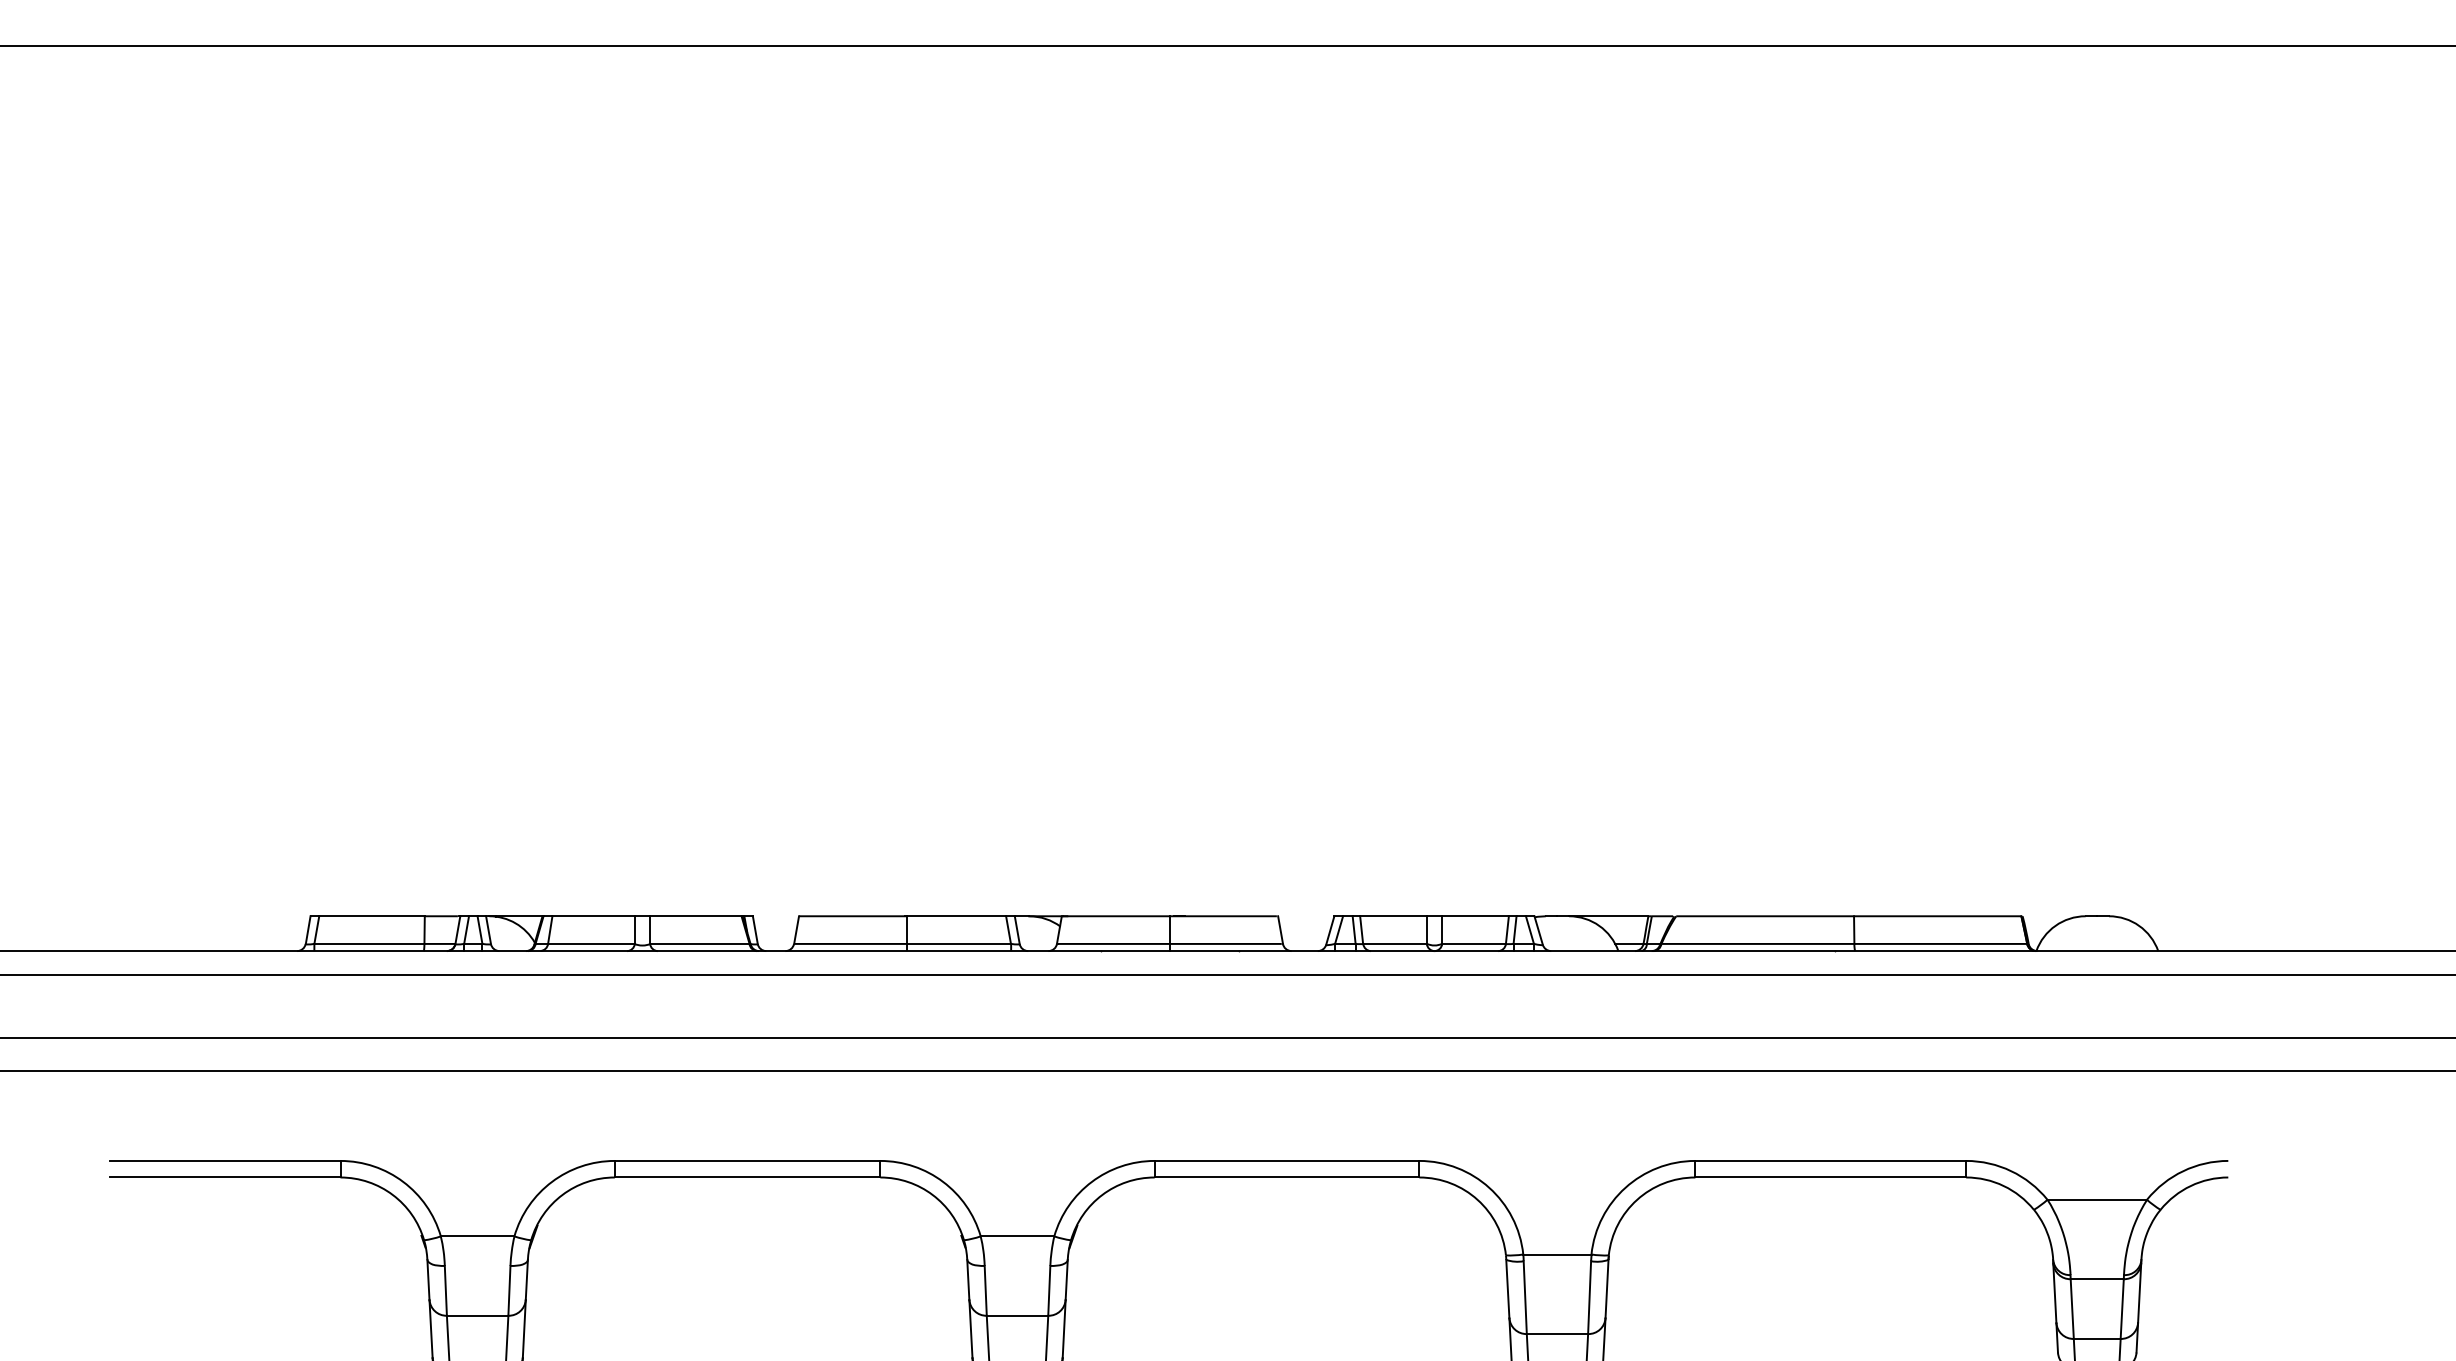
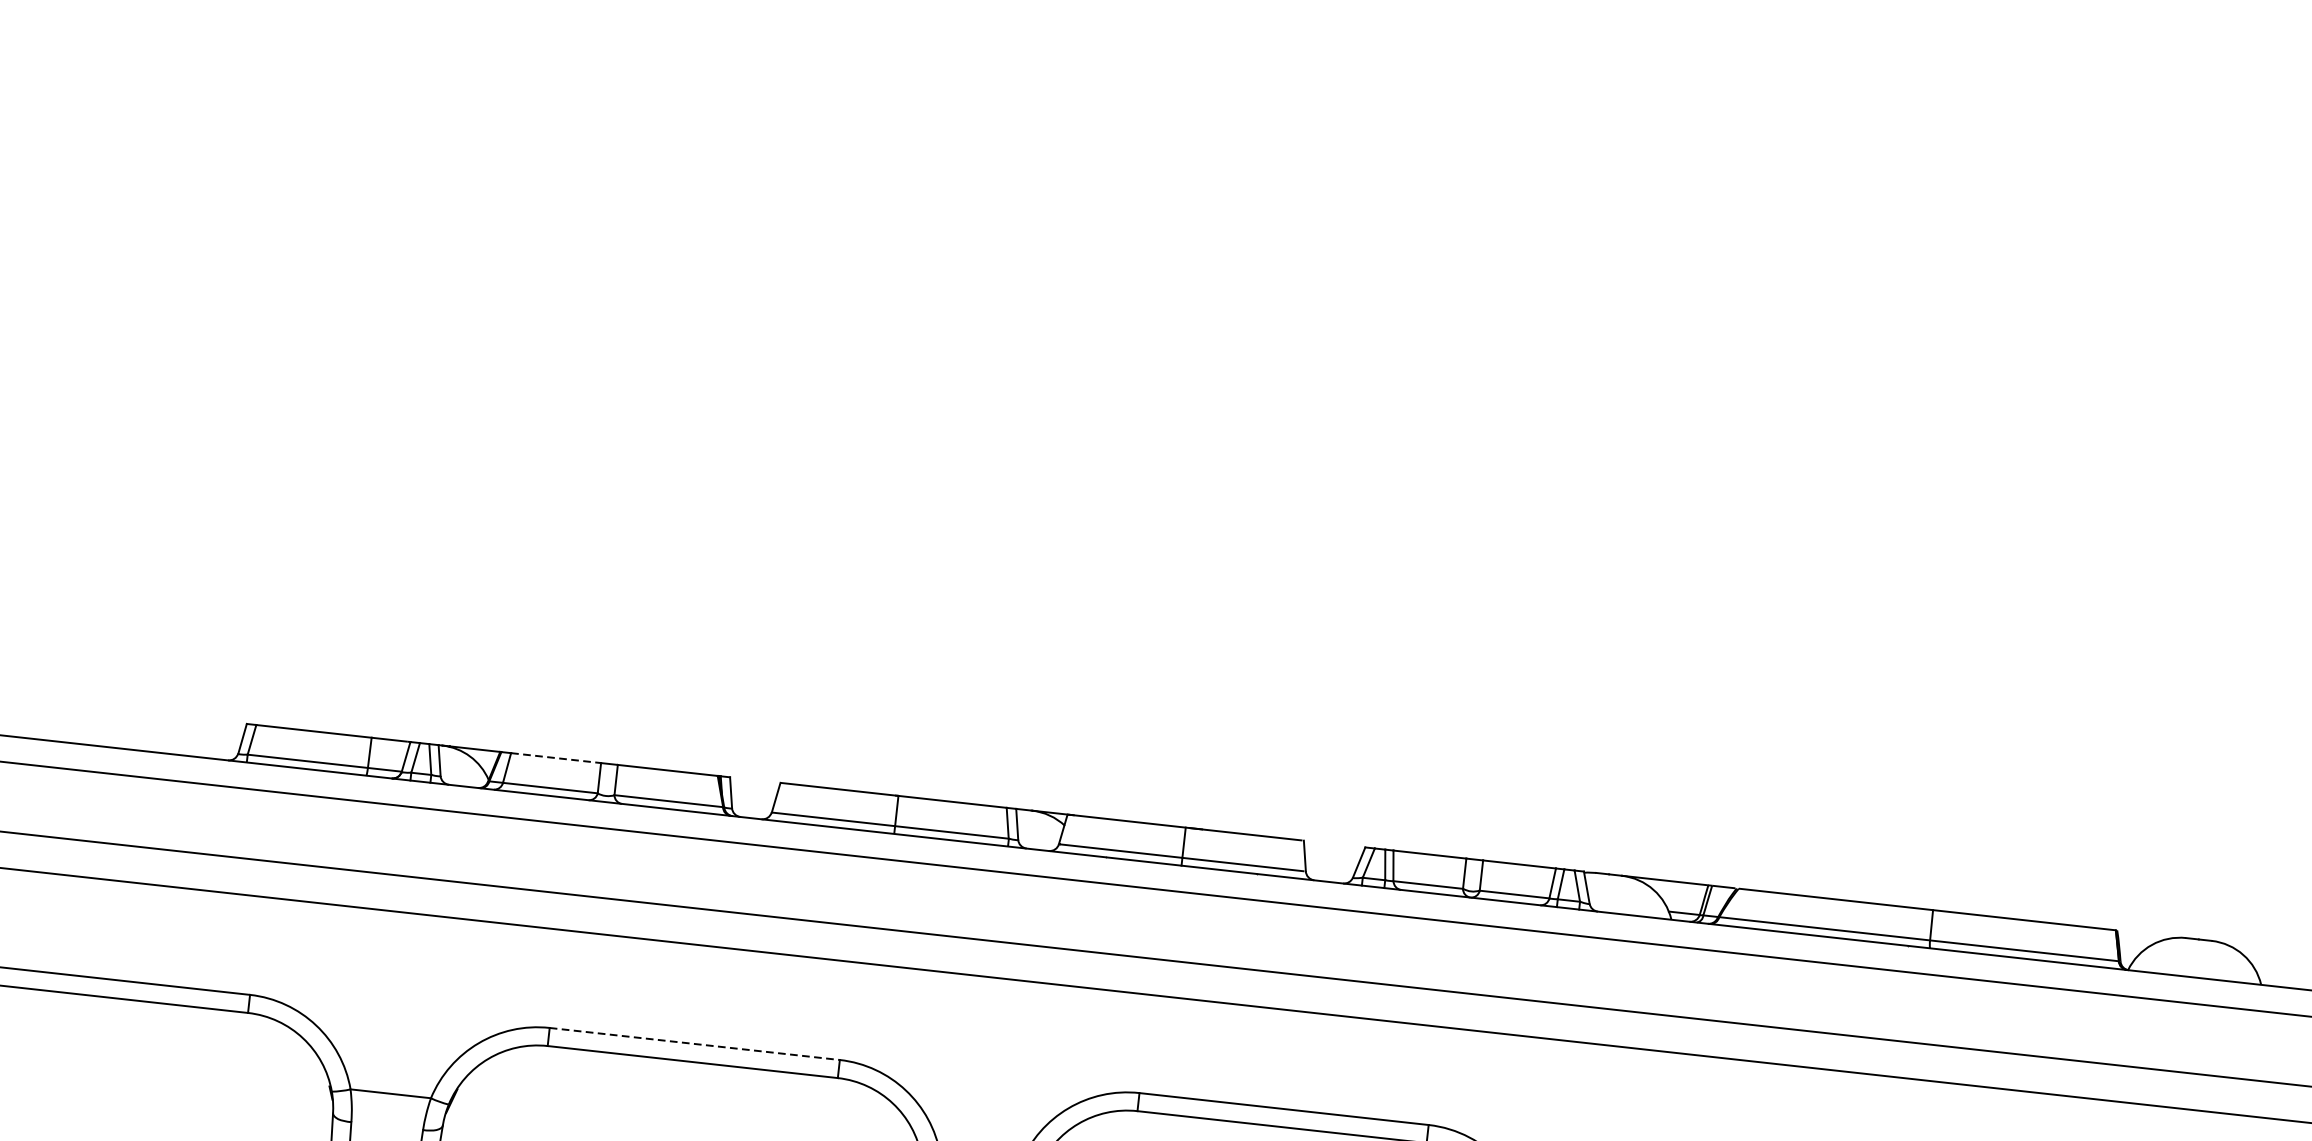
line: (594, 916) -> (557, 758), solid -> dashed
line: (747, 1160) -> (694, 1043), solid -> dashed

